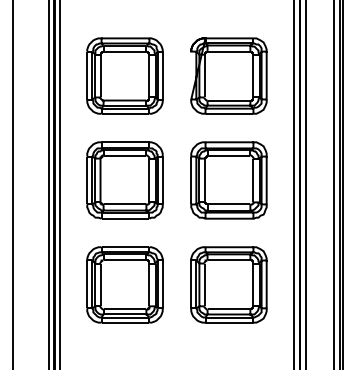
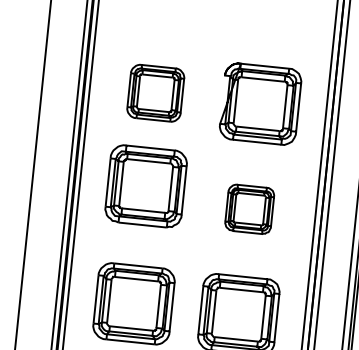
part: (124, 75) -> (155, 92), size x0.7
part: (124, 180) -> (145, 186), moved
part: (228, 180) -> (249, 209), size x0.6

